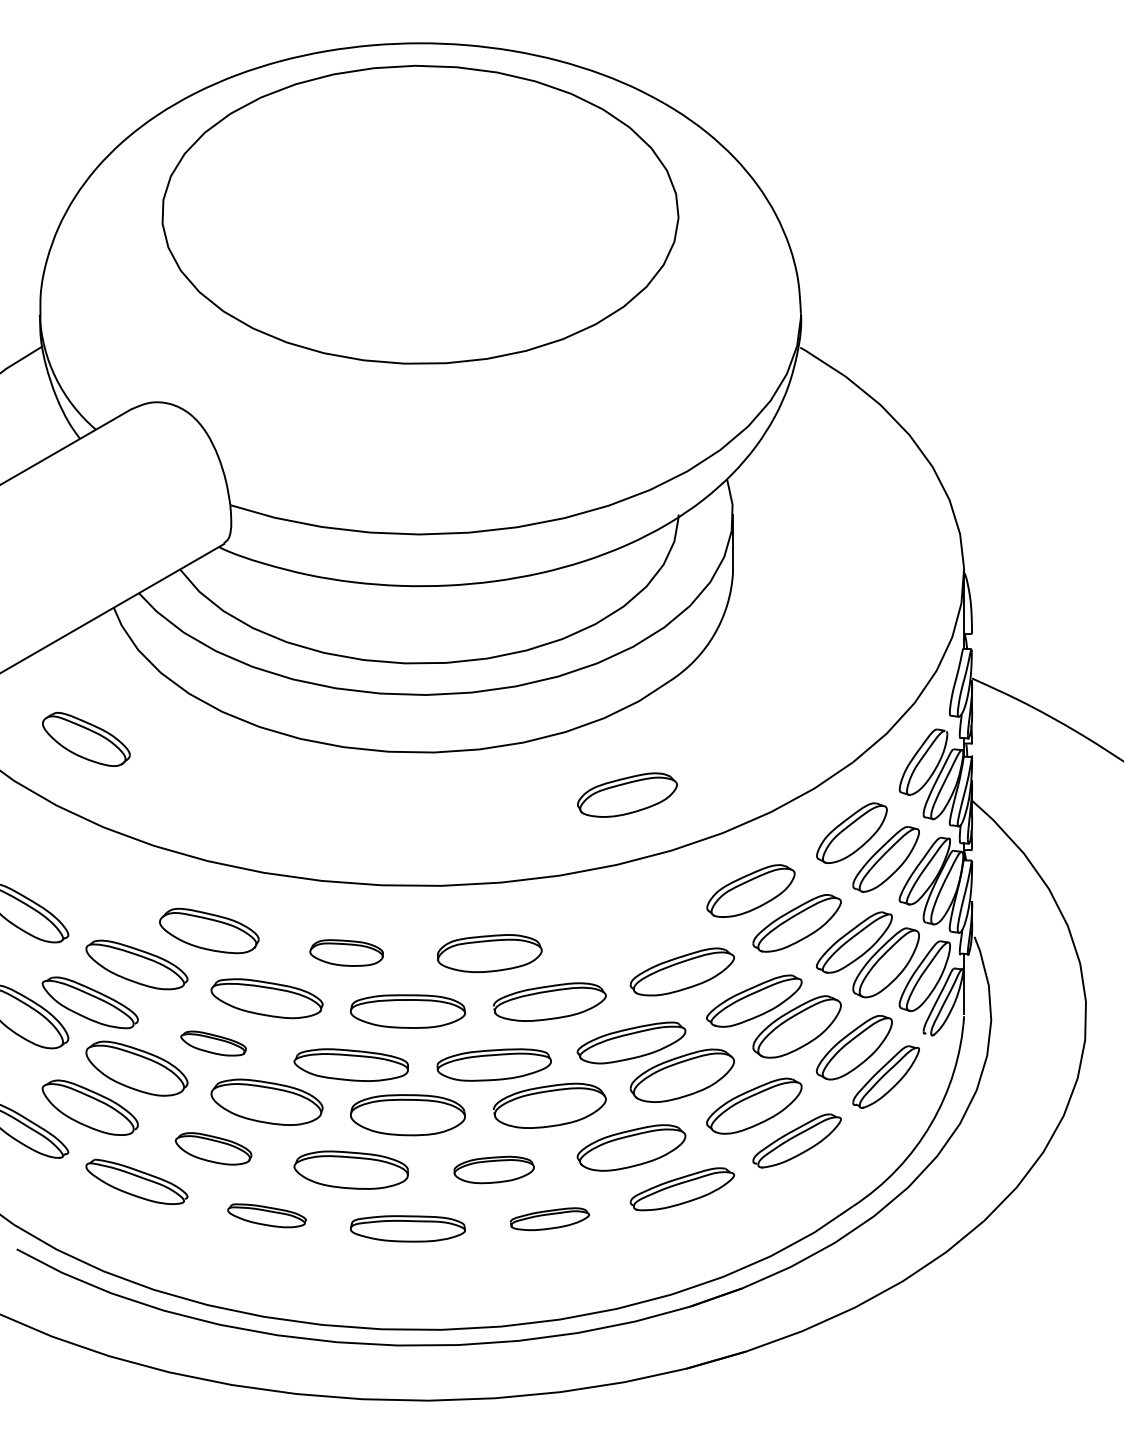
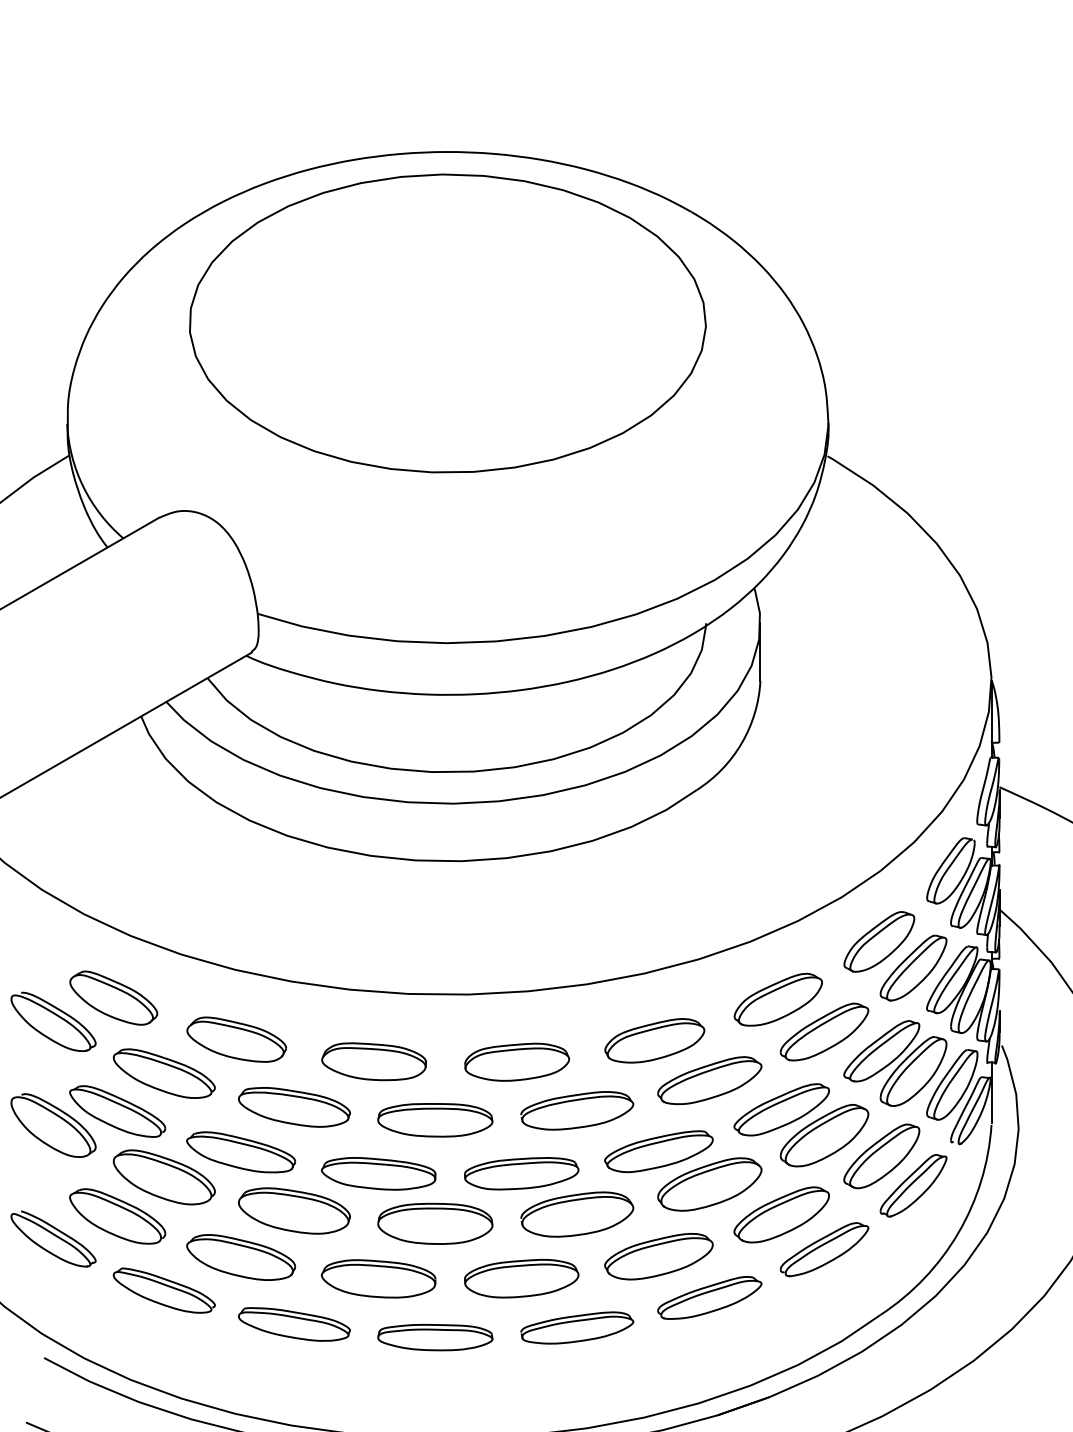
part: (86, 738) -> (113, 997), moved
part: (627, 794) -> (654, 1040), moved
part: (346, 952) -> (373, 1061), size x1.43
part: (213, 1043) -> (240, 1152), size x1.67
part: (213, 1148) -> (240, 1257), size x1.43
part: (493, 1169) -> (520, 1278), size x1.43
part: (266, 1215) -> (293, 1324), size x1.43
part: (549, 1218) -> (576, 1327), size x1.43

